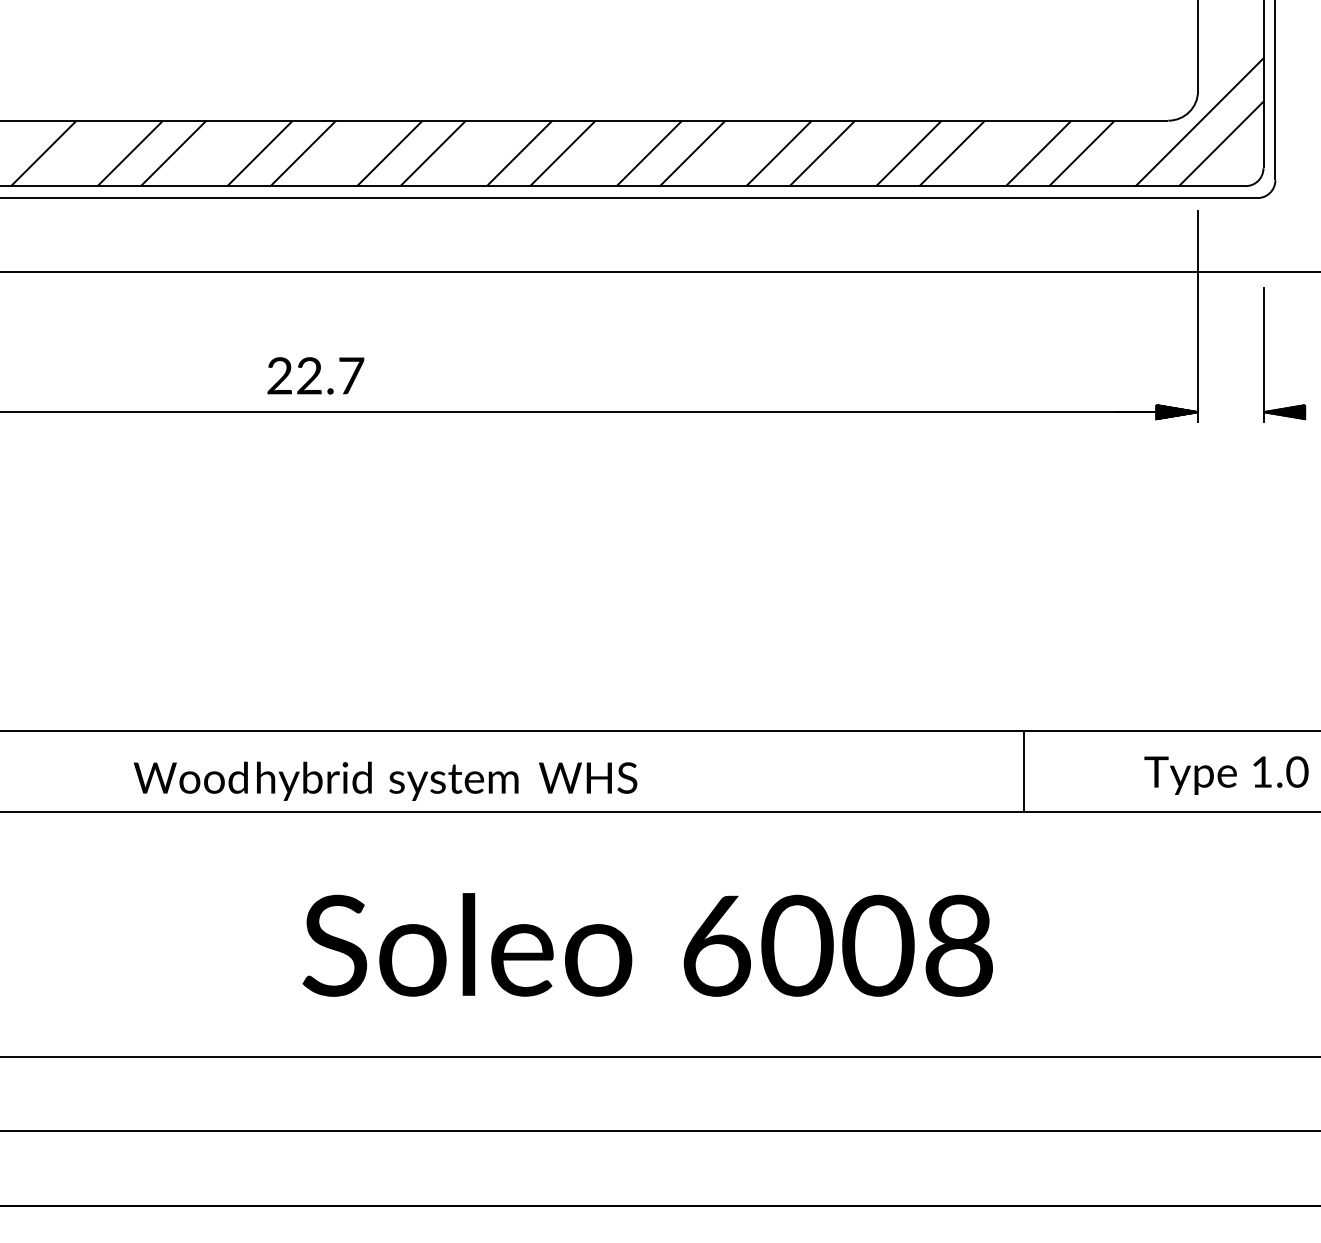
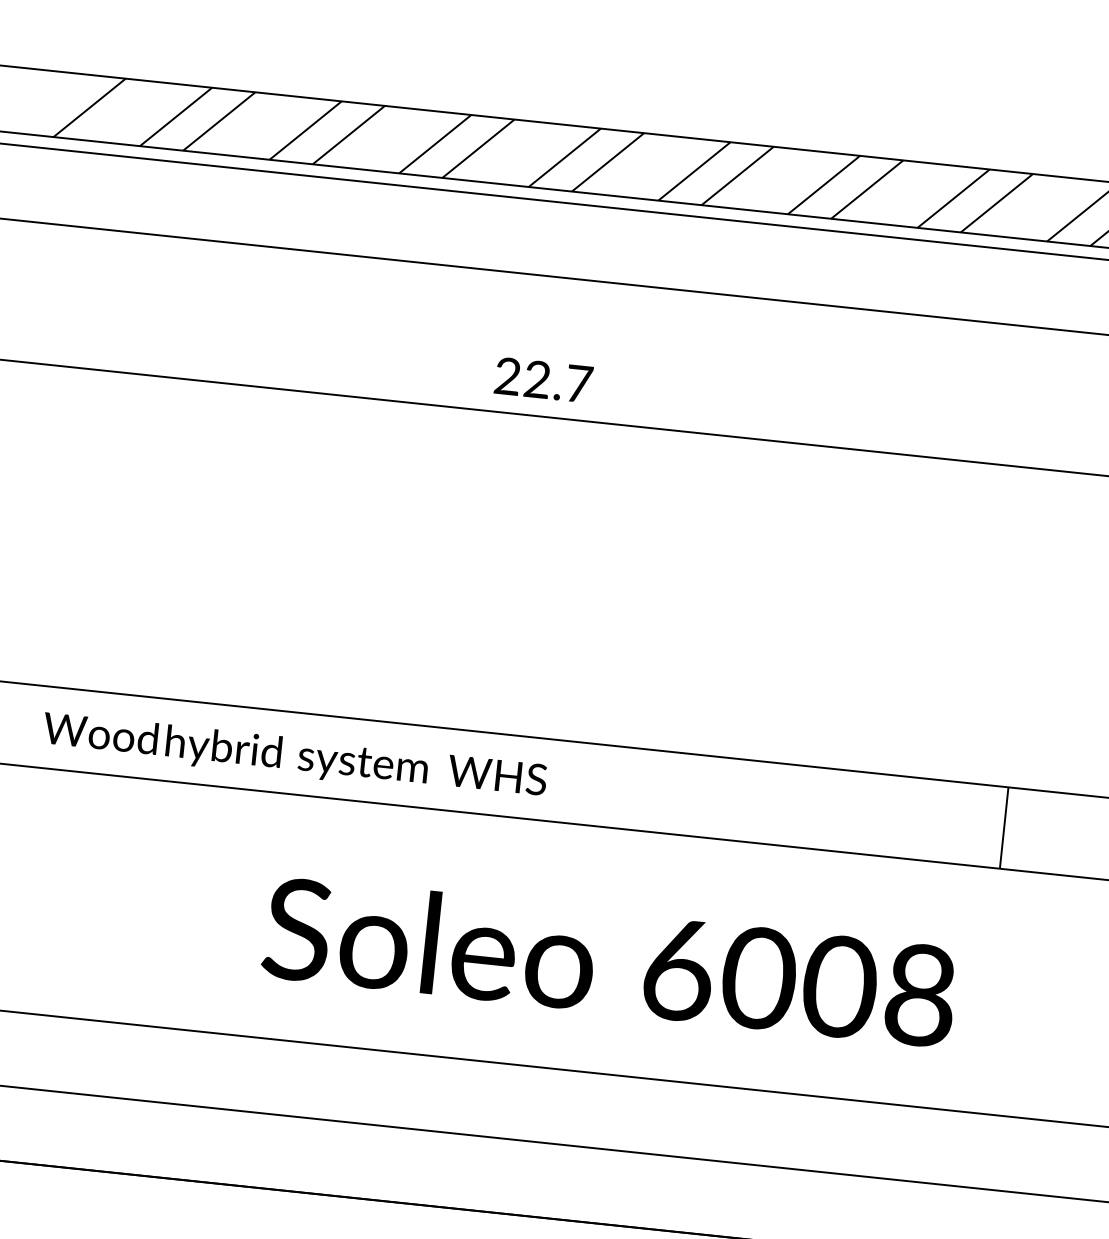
text: (315, 375) -> (543, 379), moved
text: (385, 780) -> (294, 756), moved

